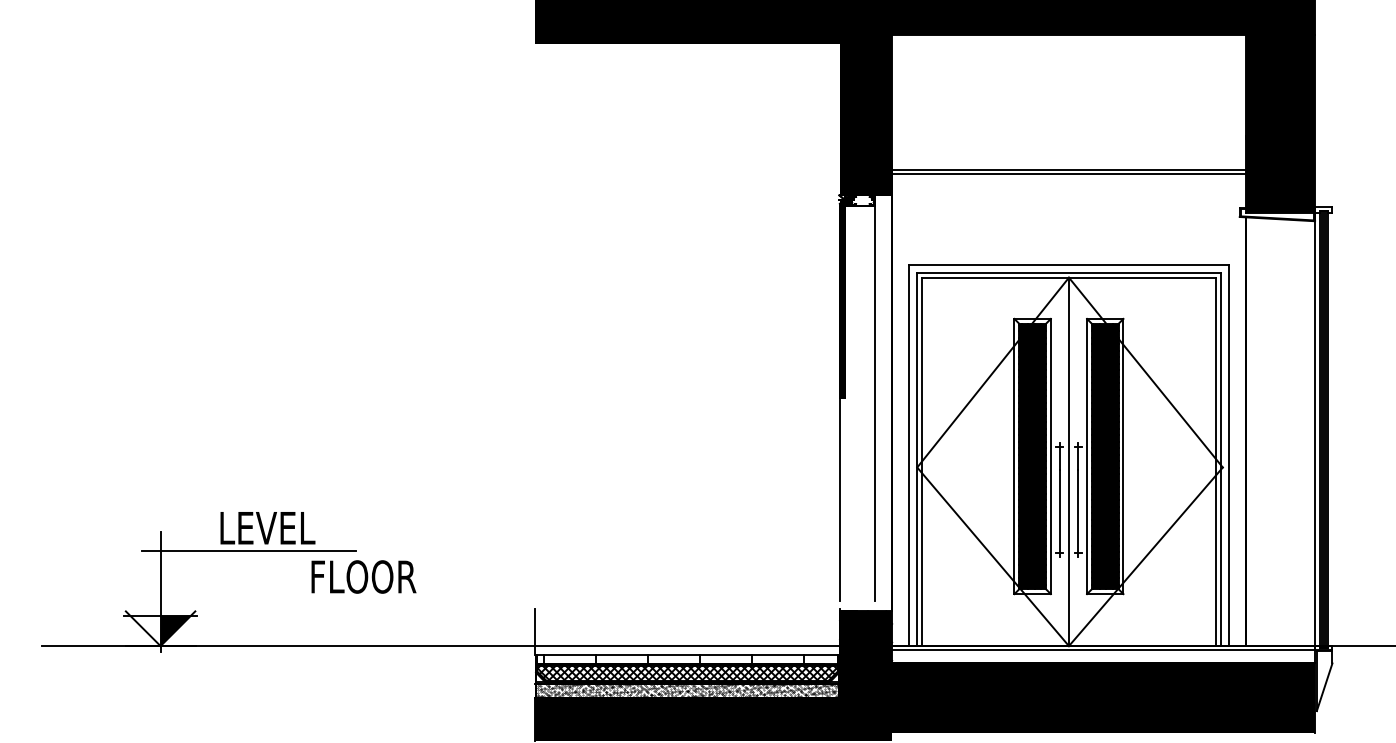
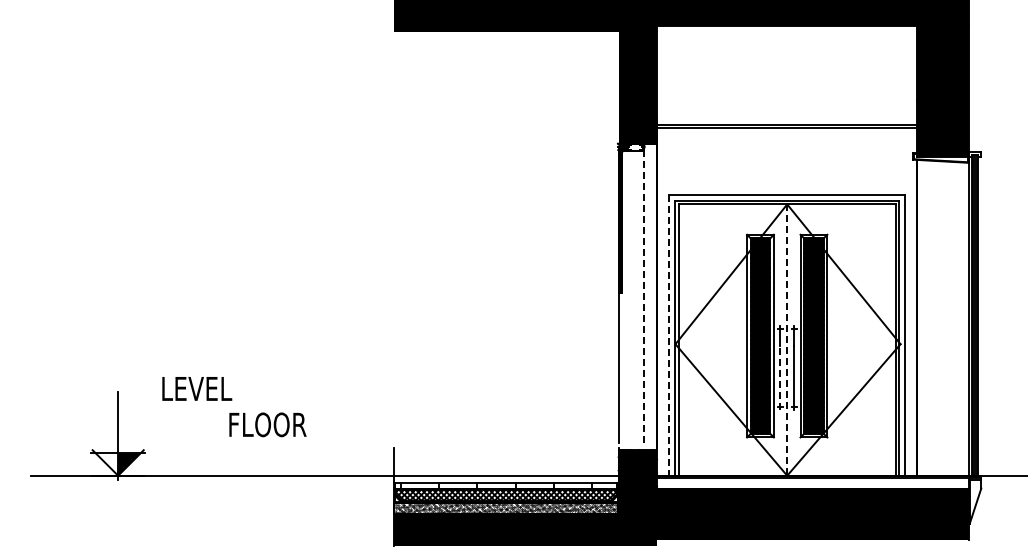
line: (875, 402) -> (644, 296), solid -> dashed
line: (909, 455) -> (669, 335), solid -> dashed
line: (1069, 462) -> (787, 340), solid -> dashed
line: (1059, 514) -> (780, 378), solid -> dashed
line: (249, 550) -> (183, 405), removed

